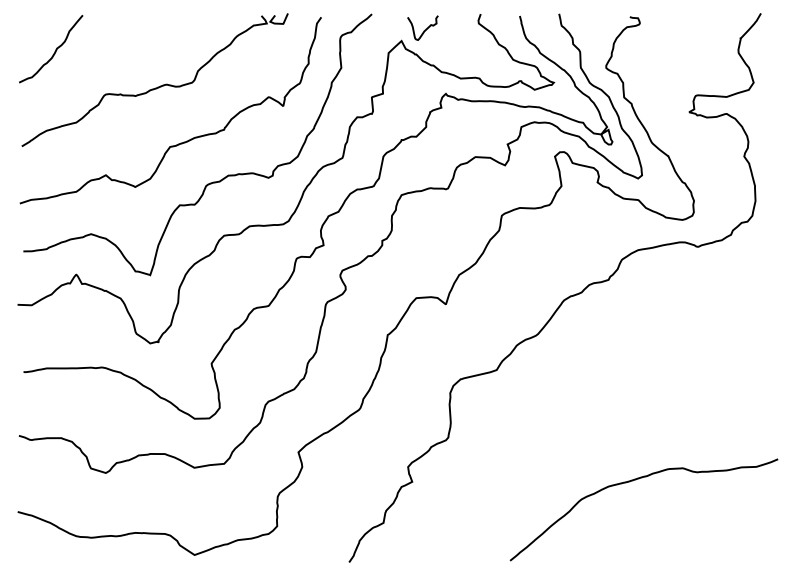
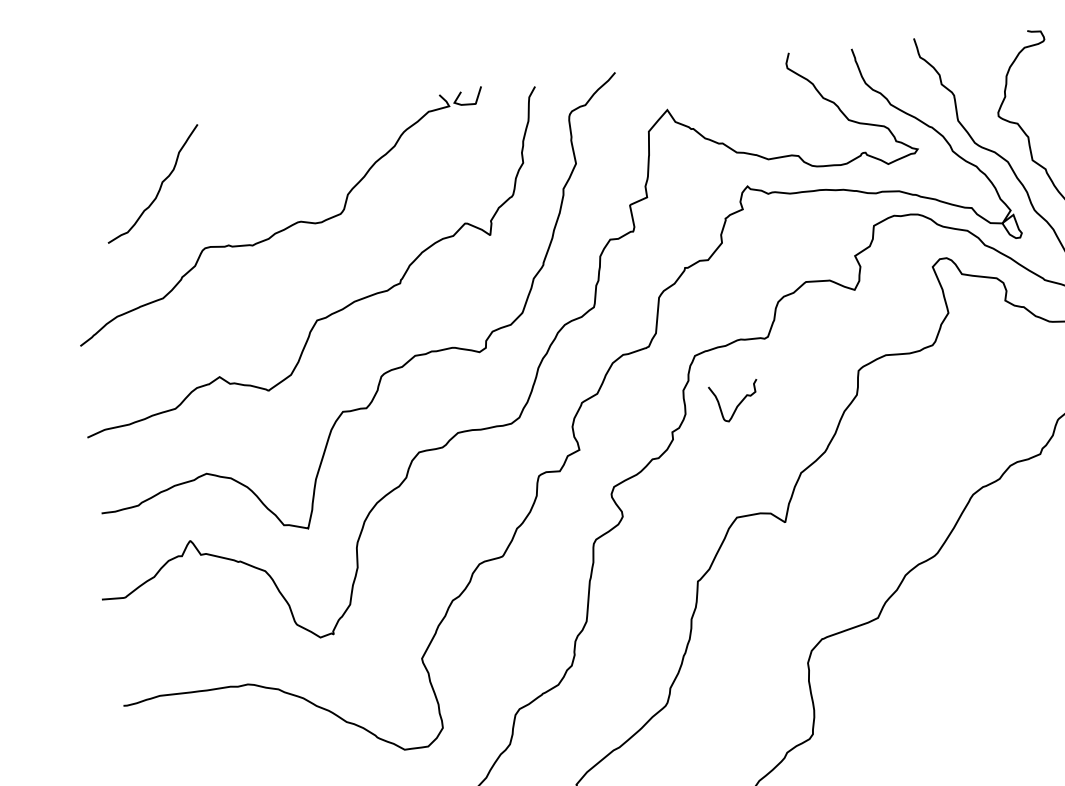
curve: (424, 29) -> (737, 403), moved
curve: (54, 51) -> (158, 187), moved

